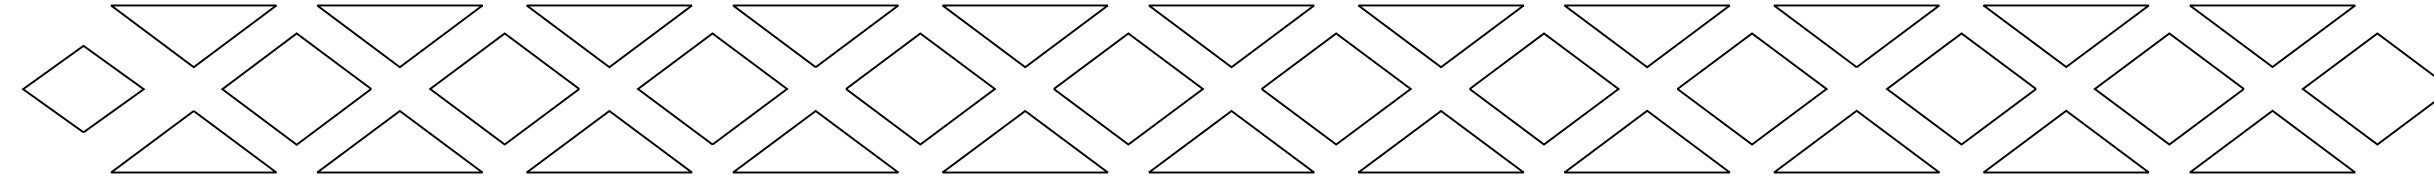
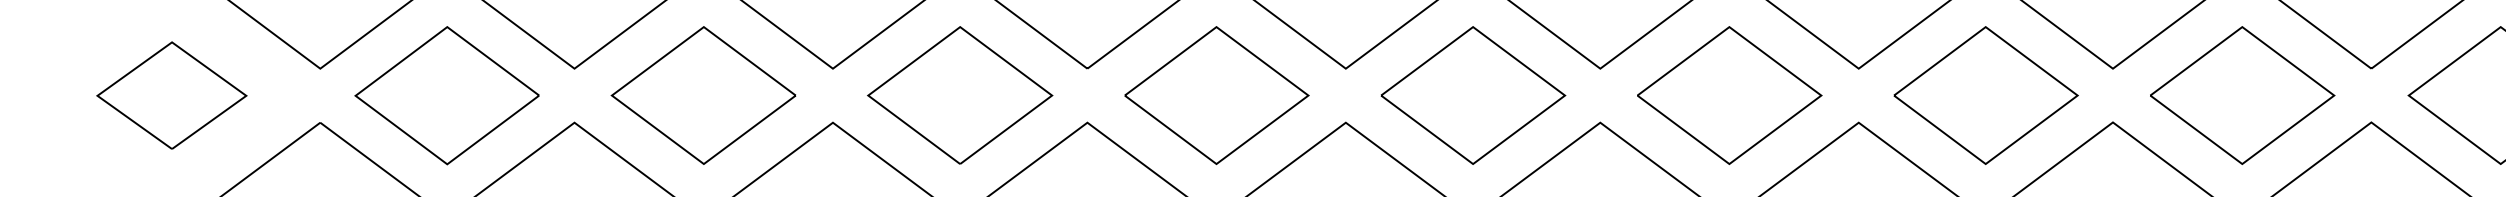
part: (82, 88) -> (170, 94), moved

